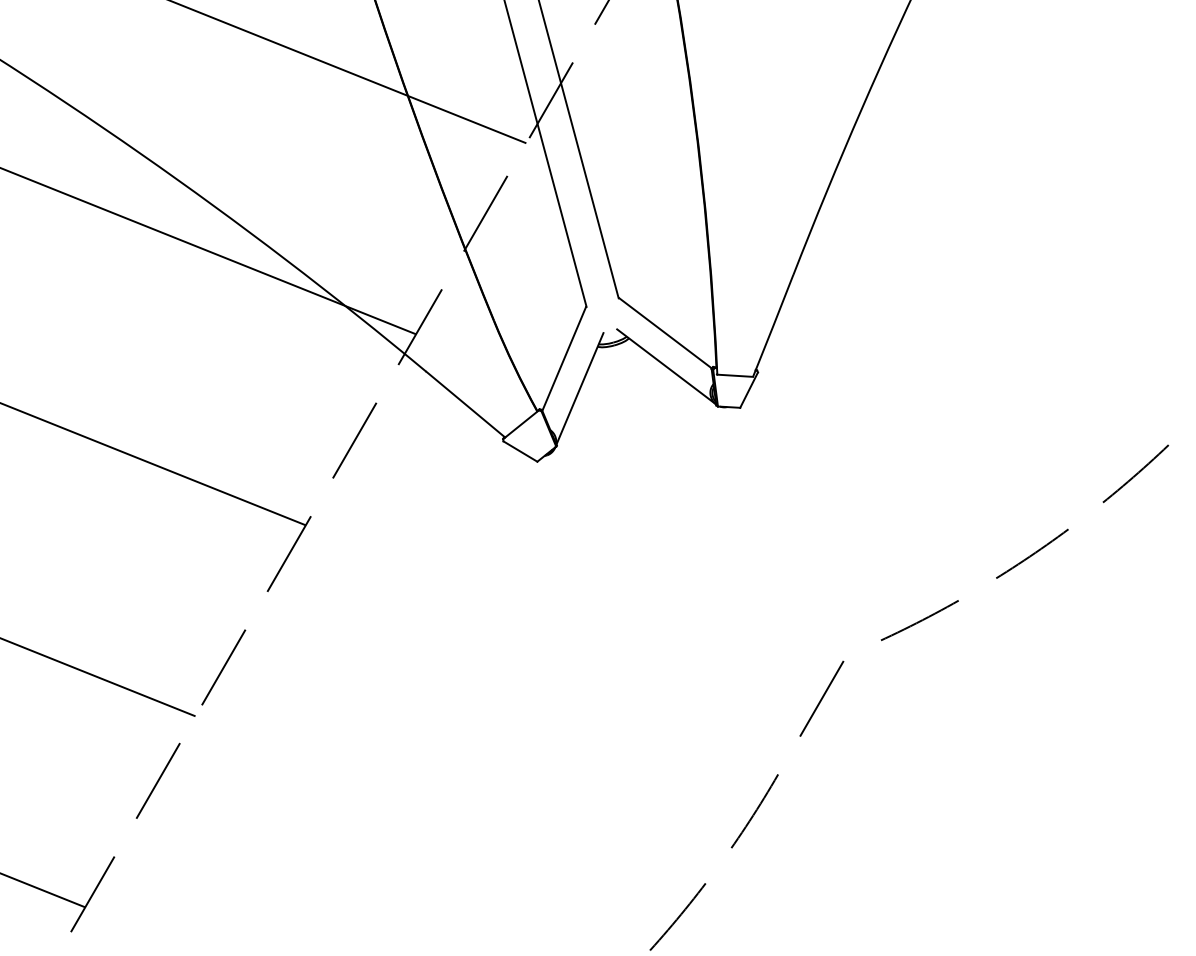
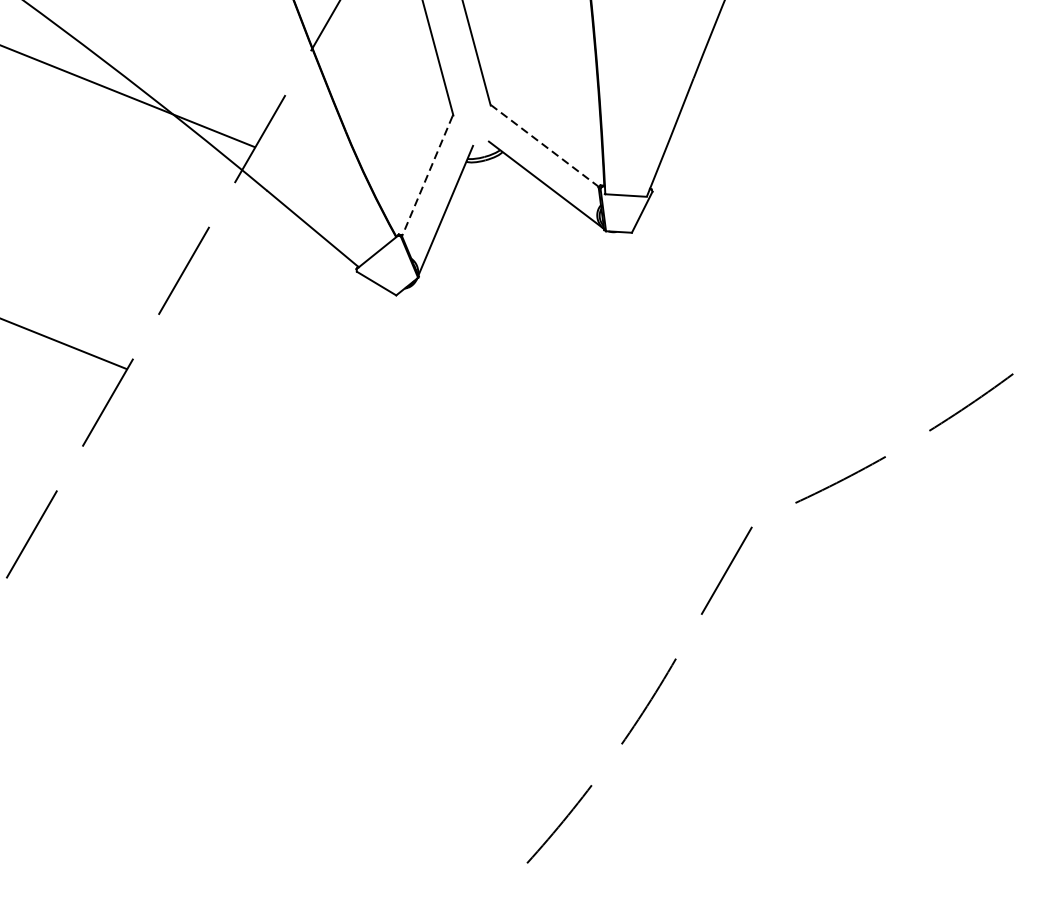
line: (665, 333) -> (545, 146), solid -> dashed
line: (563, 359) -> (426, 176), solid -> dashed

